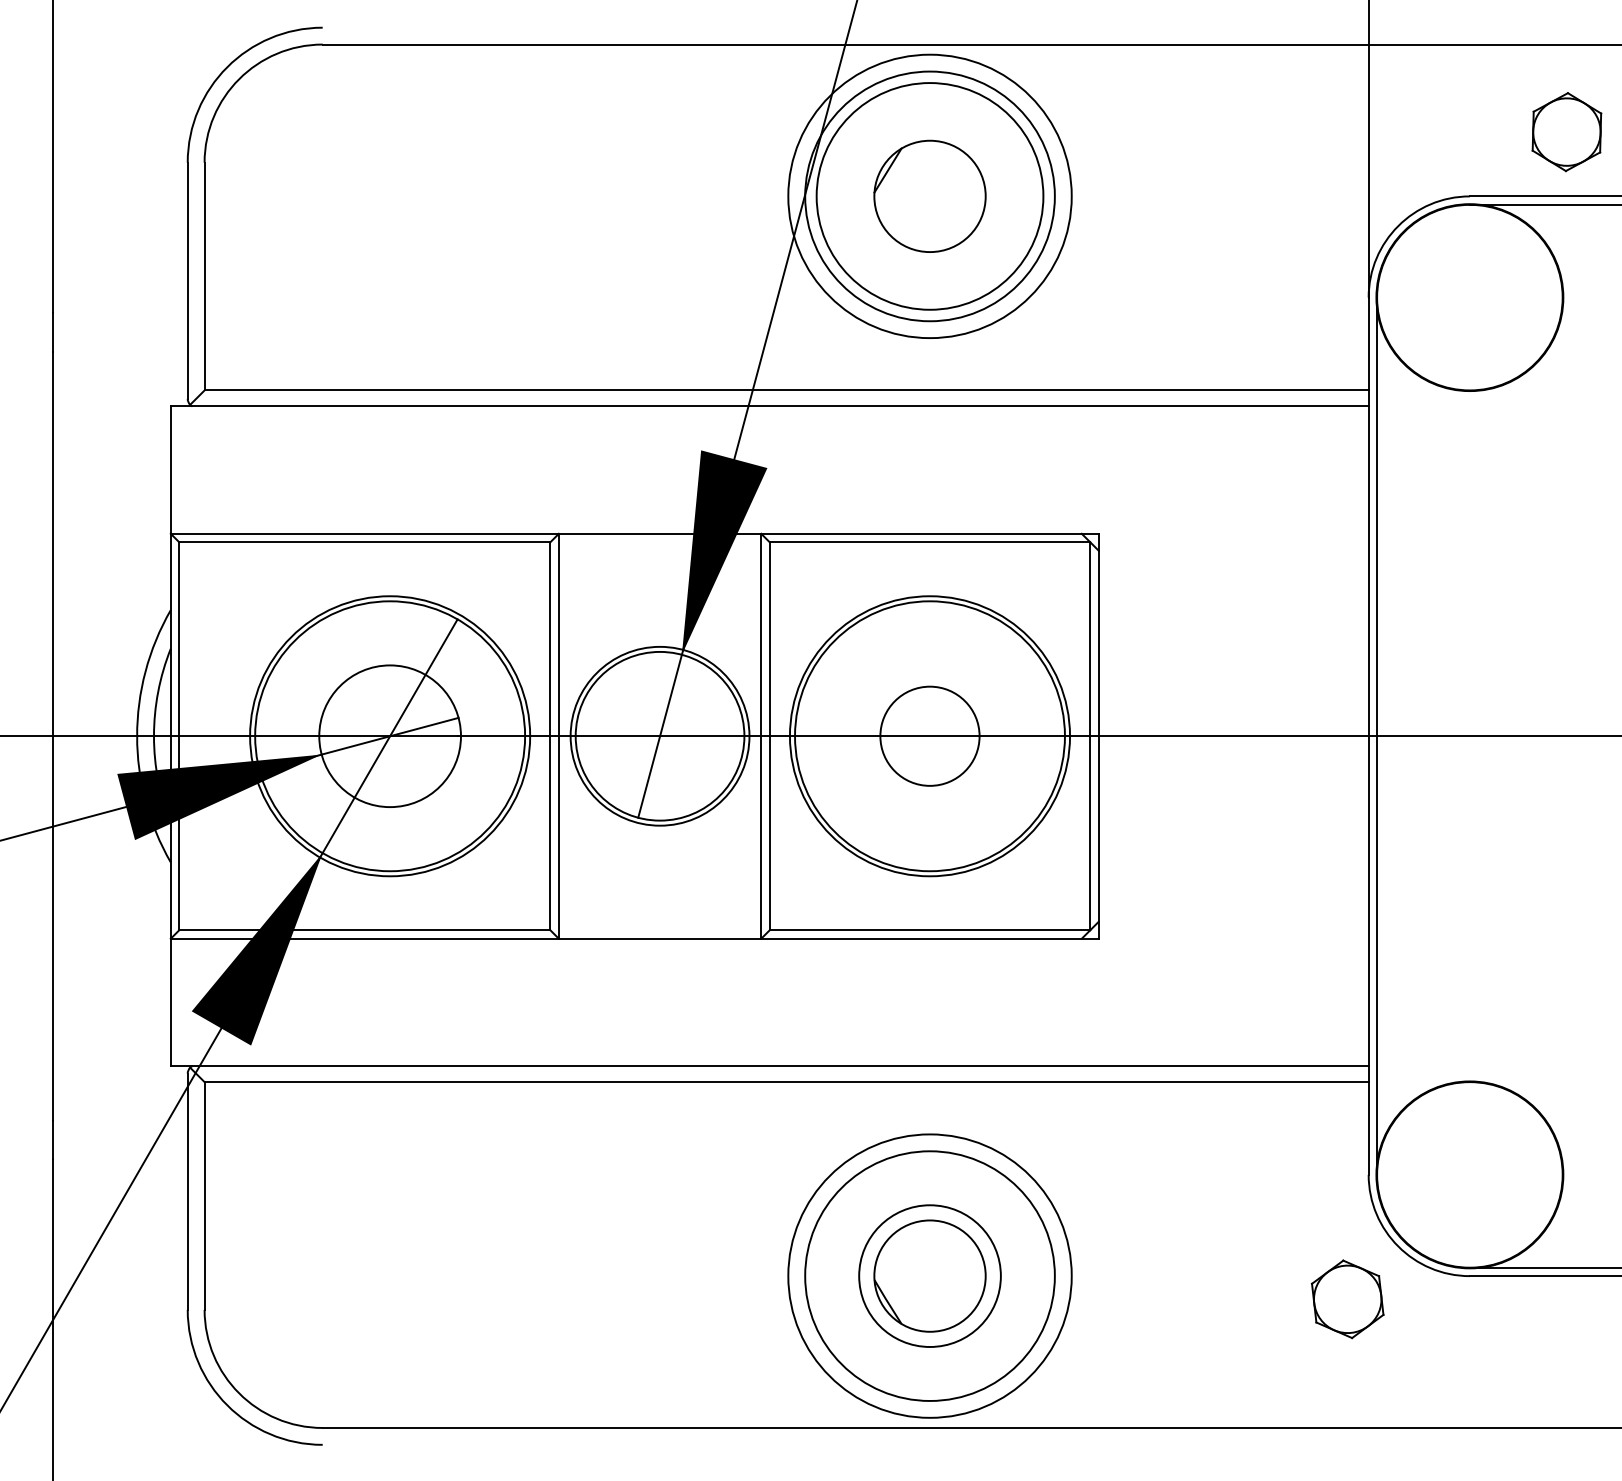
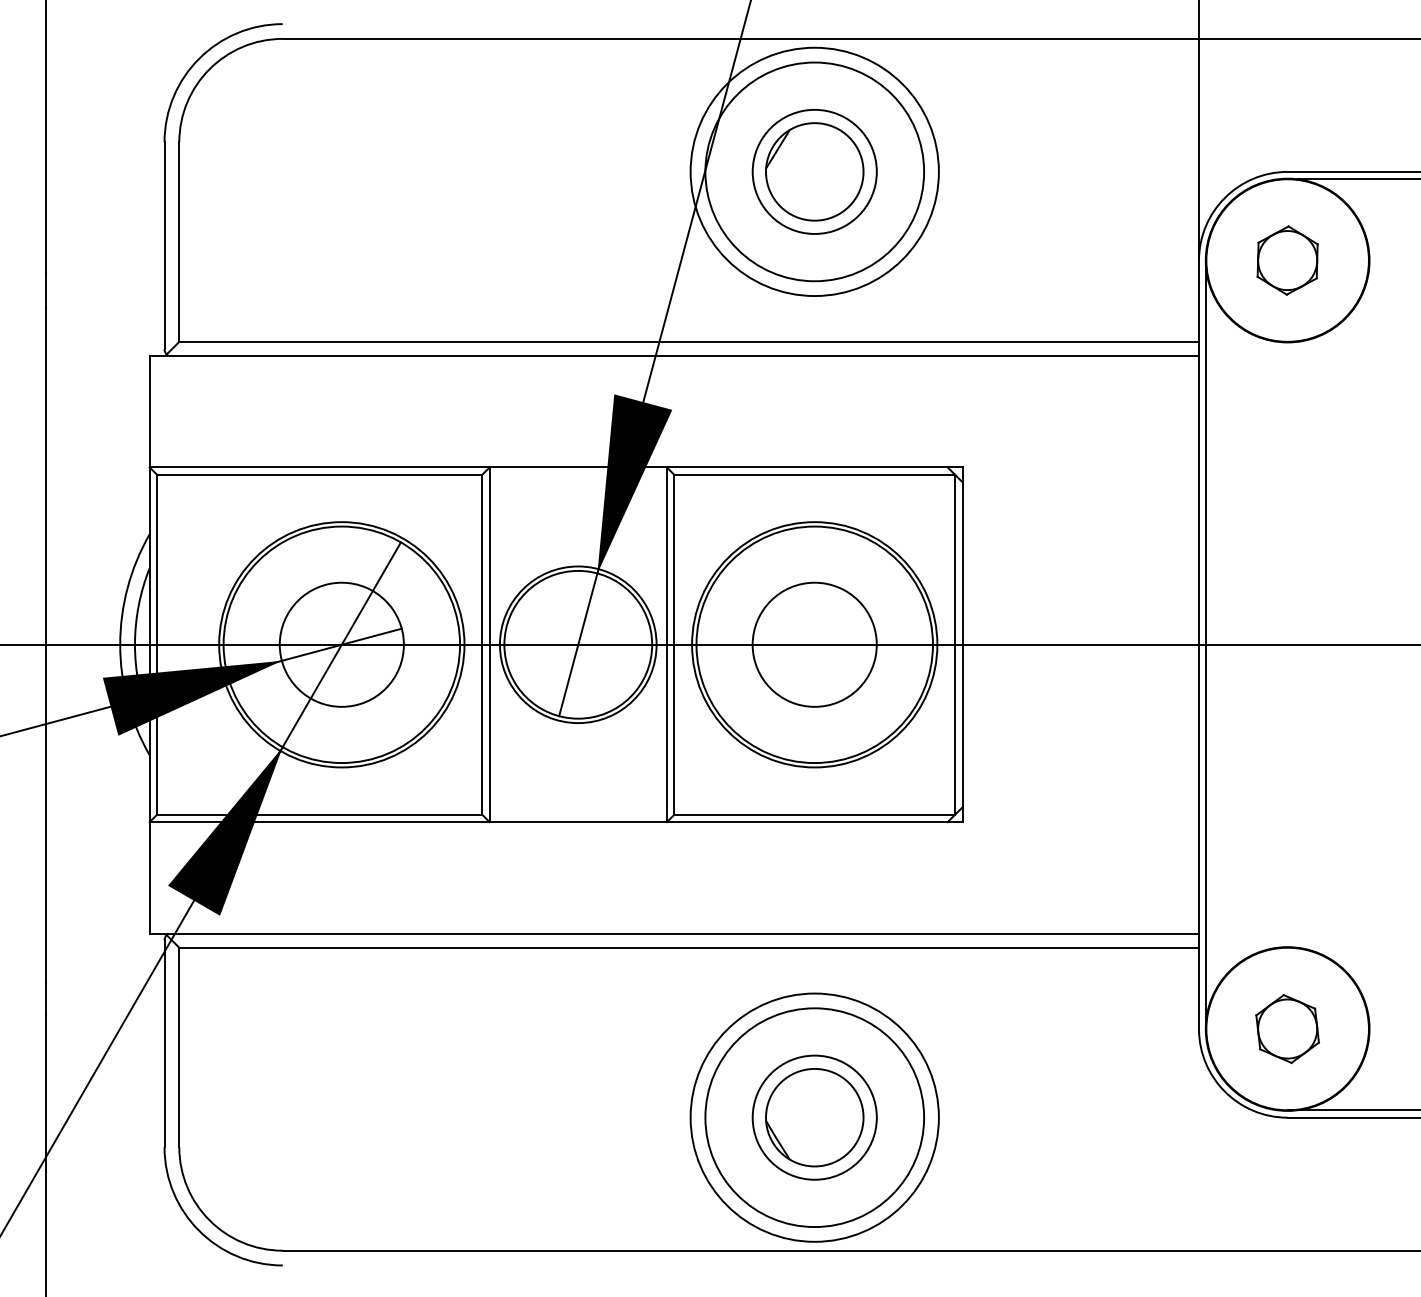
part: (1566, 132) -> (1287, 260), moved
circle: (929, 195) -> (814, 171), size x0.62
circle: (929, 735) -> (814, 644), size x1.43
part: (1347, 1299) -> (1287, 1029), moved

